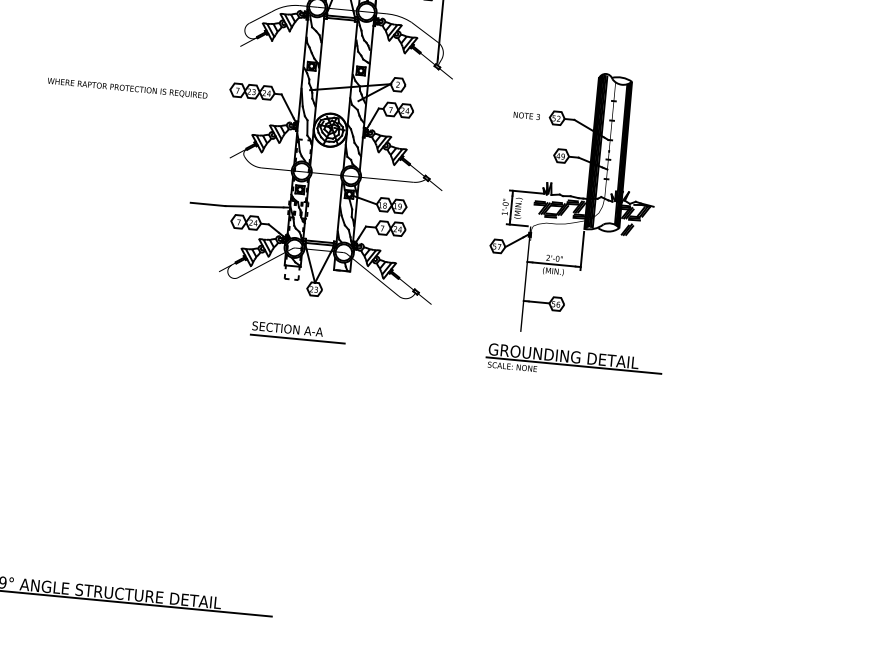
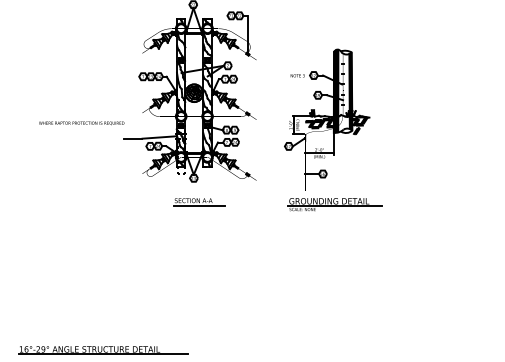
text: (127, 88) -> (81, 123), moved
part: (298, 333) -> (199, 202), moved

